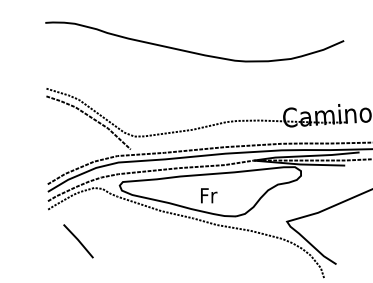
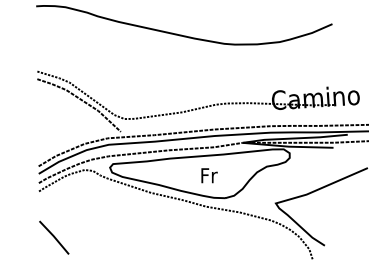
text: (209, 195) -> (209, 175), moved
line: (78, 241) -> (54, 237), moved

